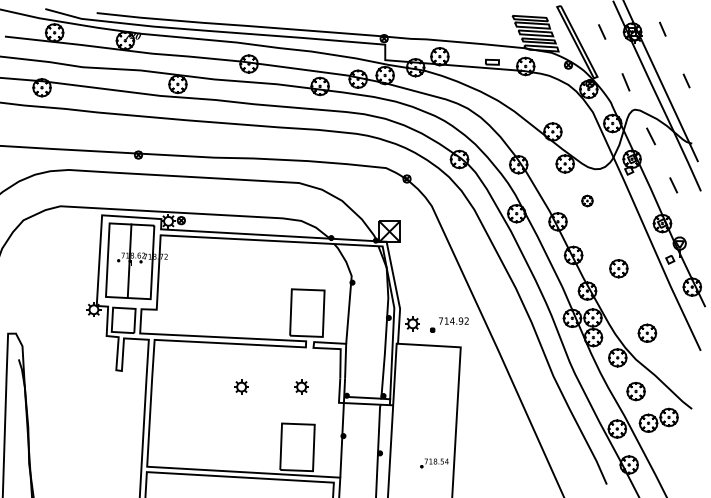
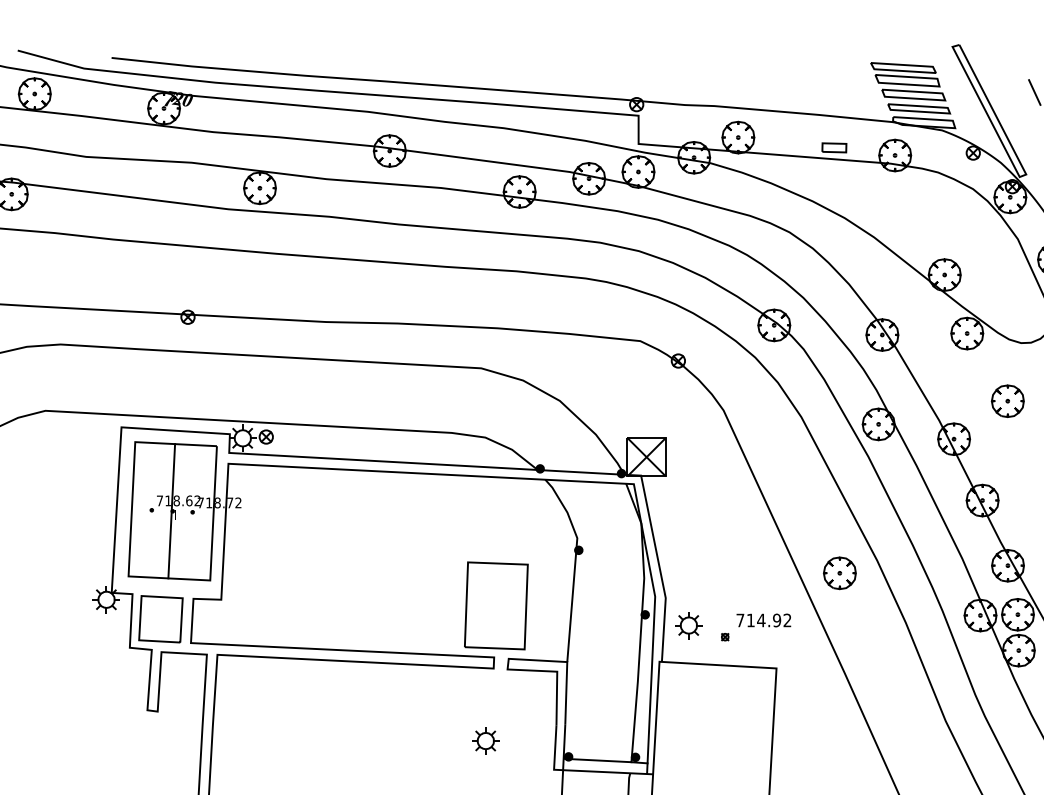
part: (587, 200) -> (1007, 400), size x1.67
part: (495, 294) -> (839, 571), added
part: (241, 386) -> (376, 739), removed

